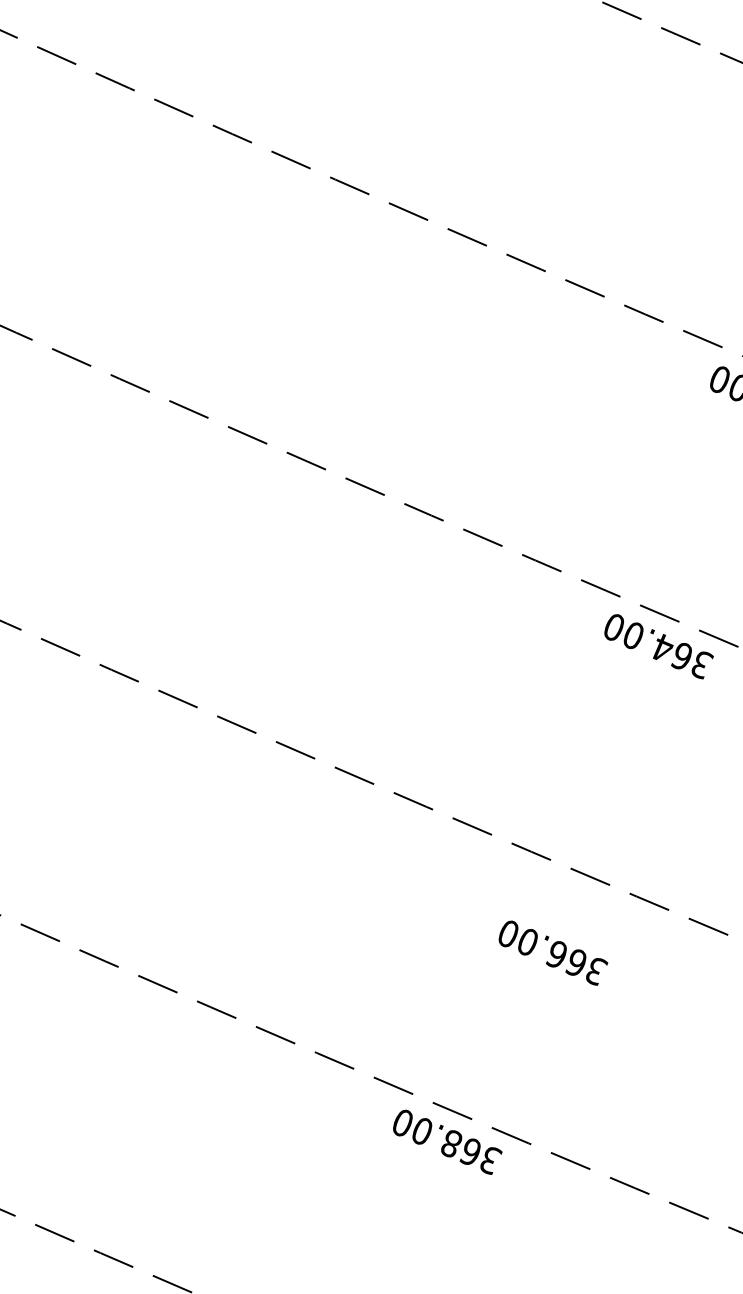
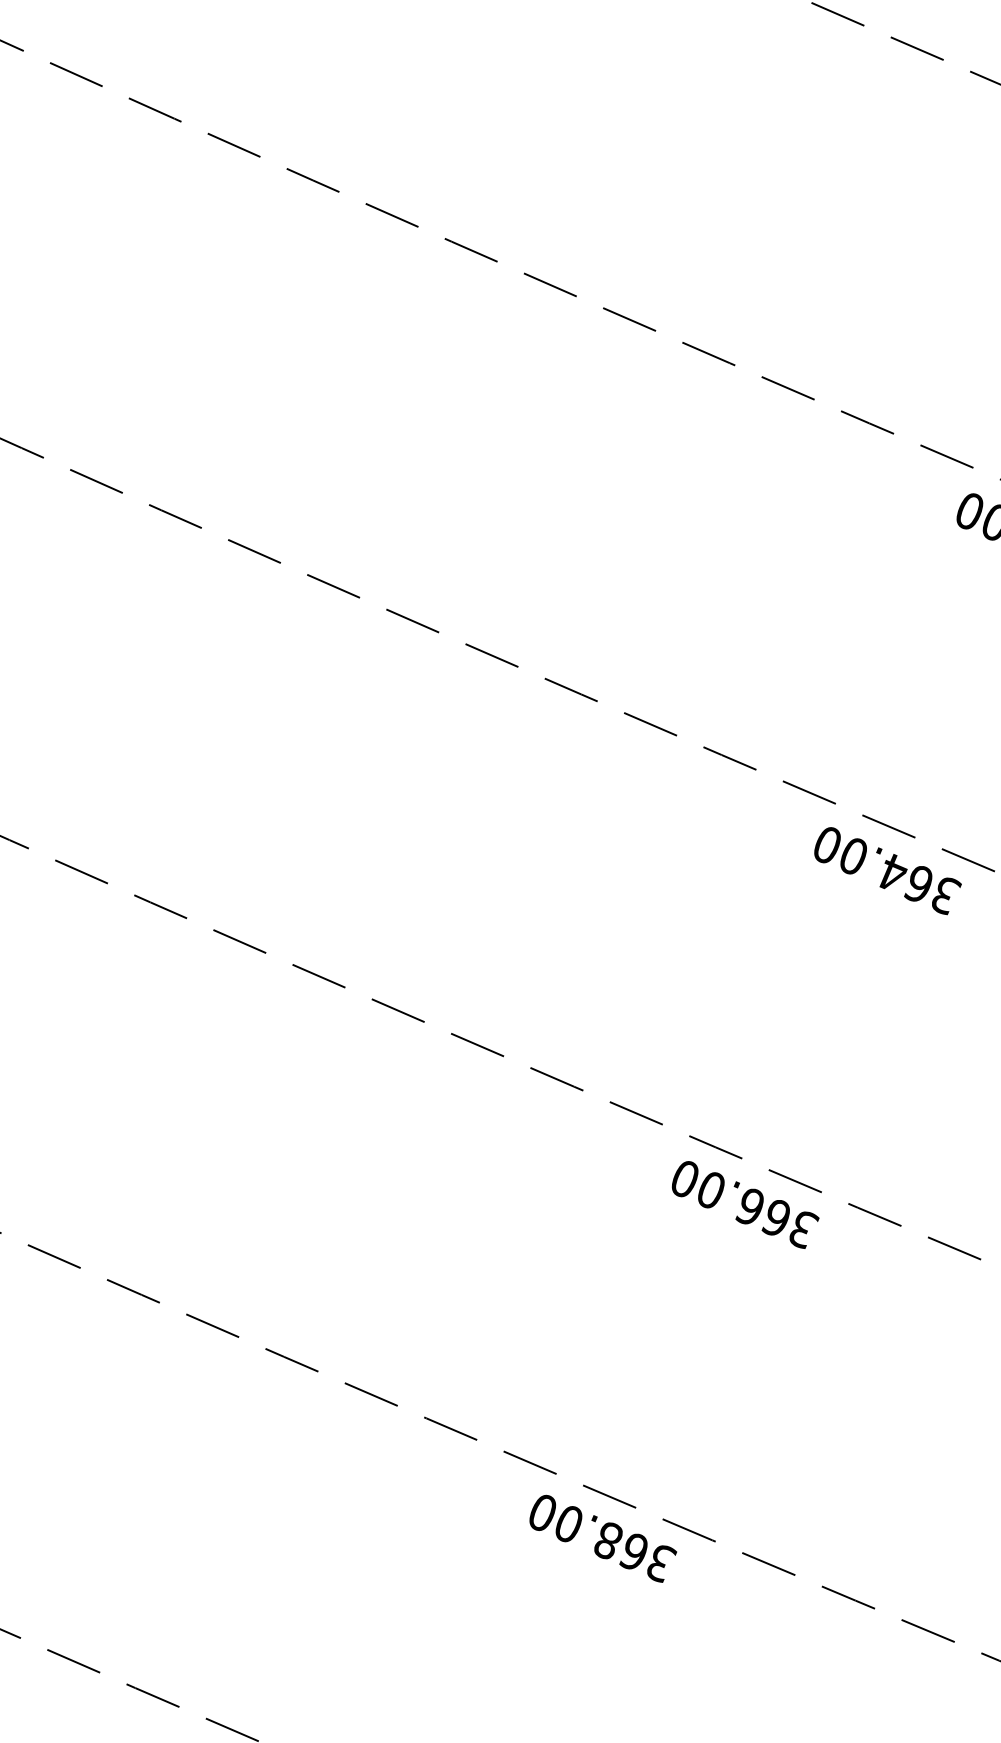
text: (553, 952) -> (745, 1204), moved

